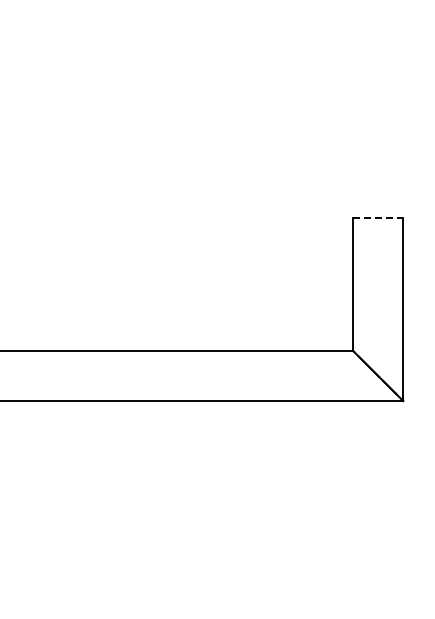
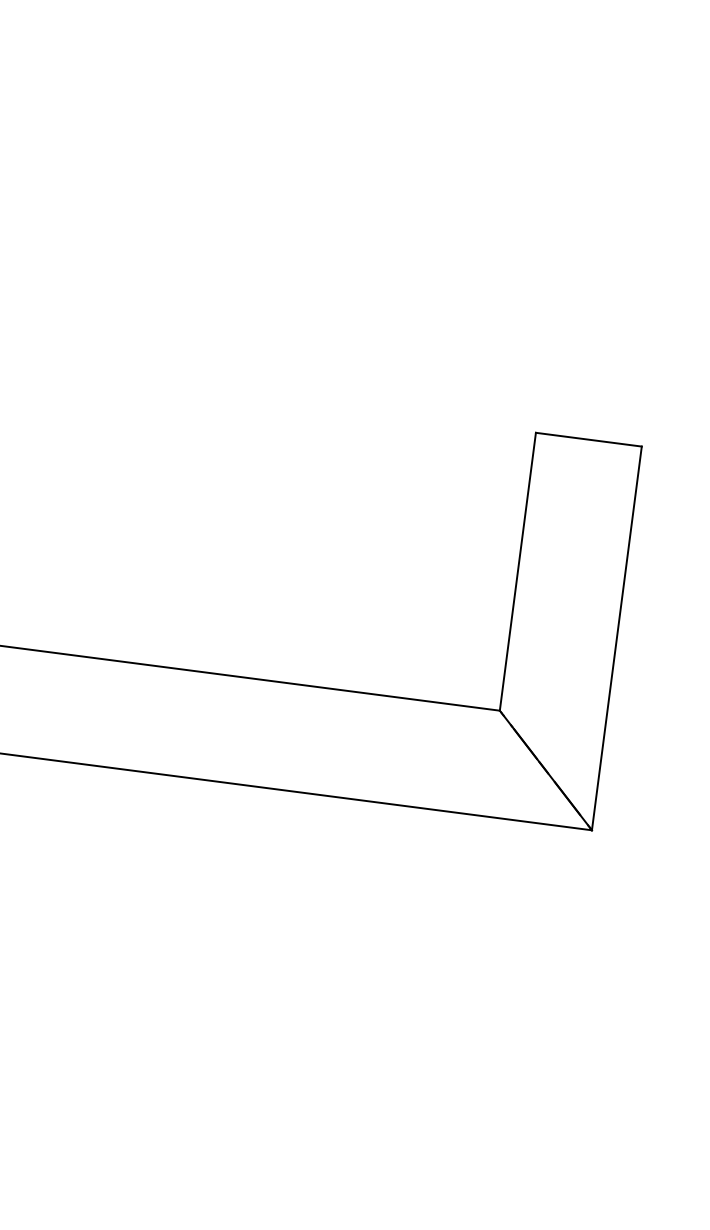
line: (378, 218) -> (589, 440), dashed -> solid

